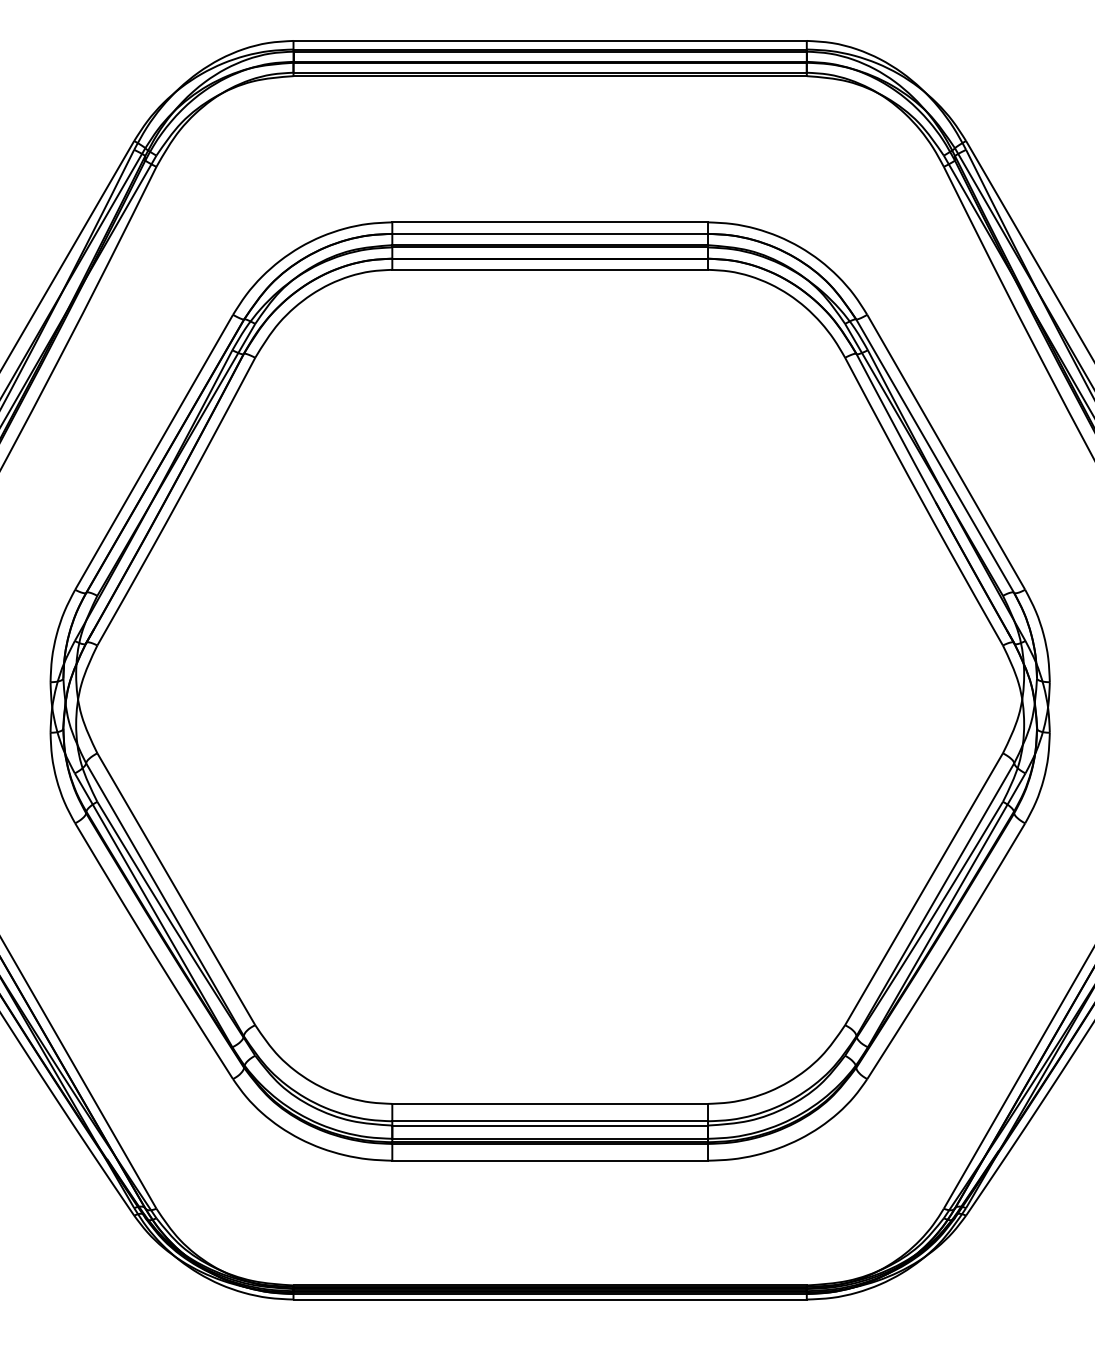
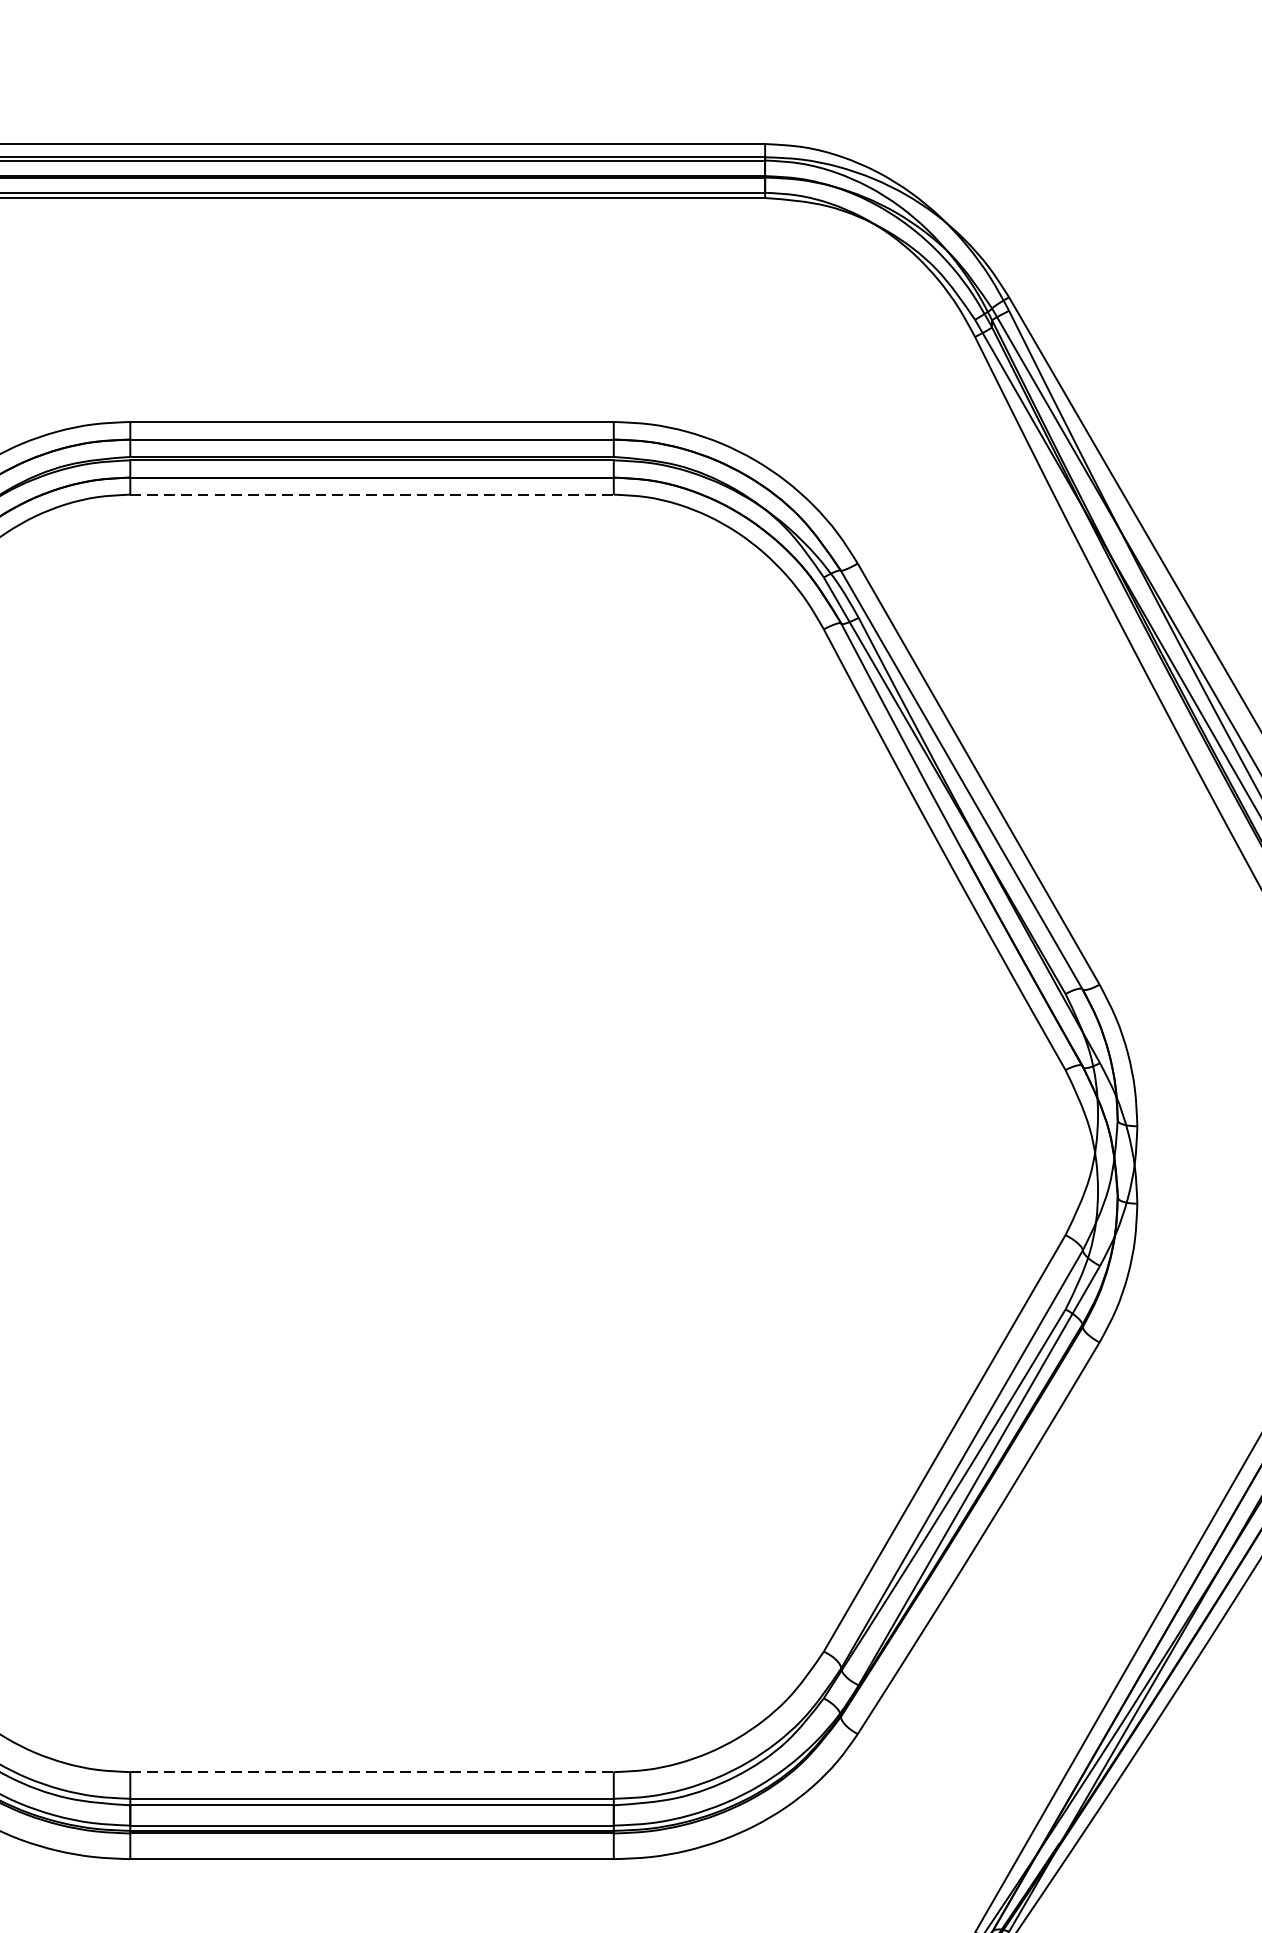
line: (550, 269) -> (372, 494), solid -> dashed
line: (550, 1103) -> (372, 1771), solid -> dashed

